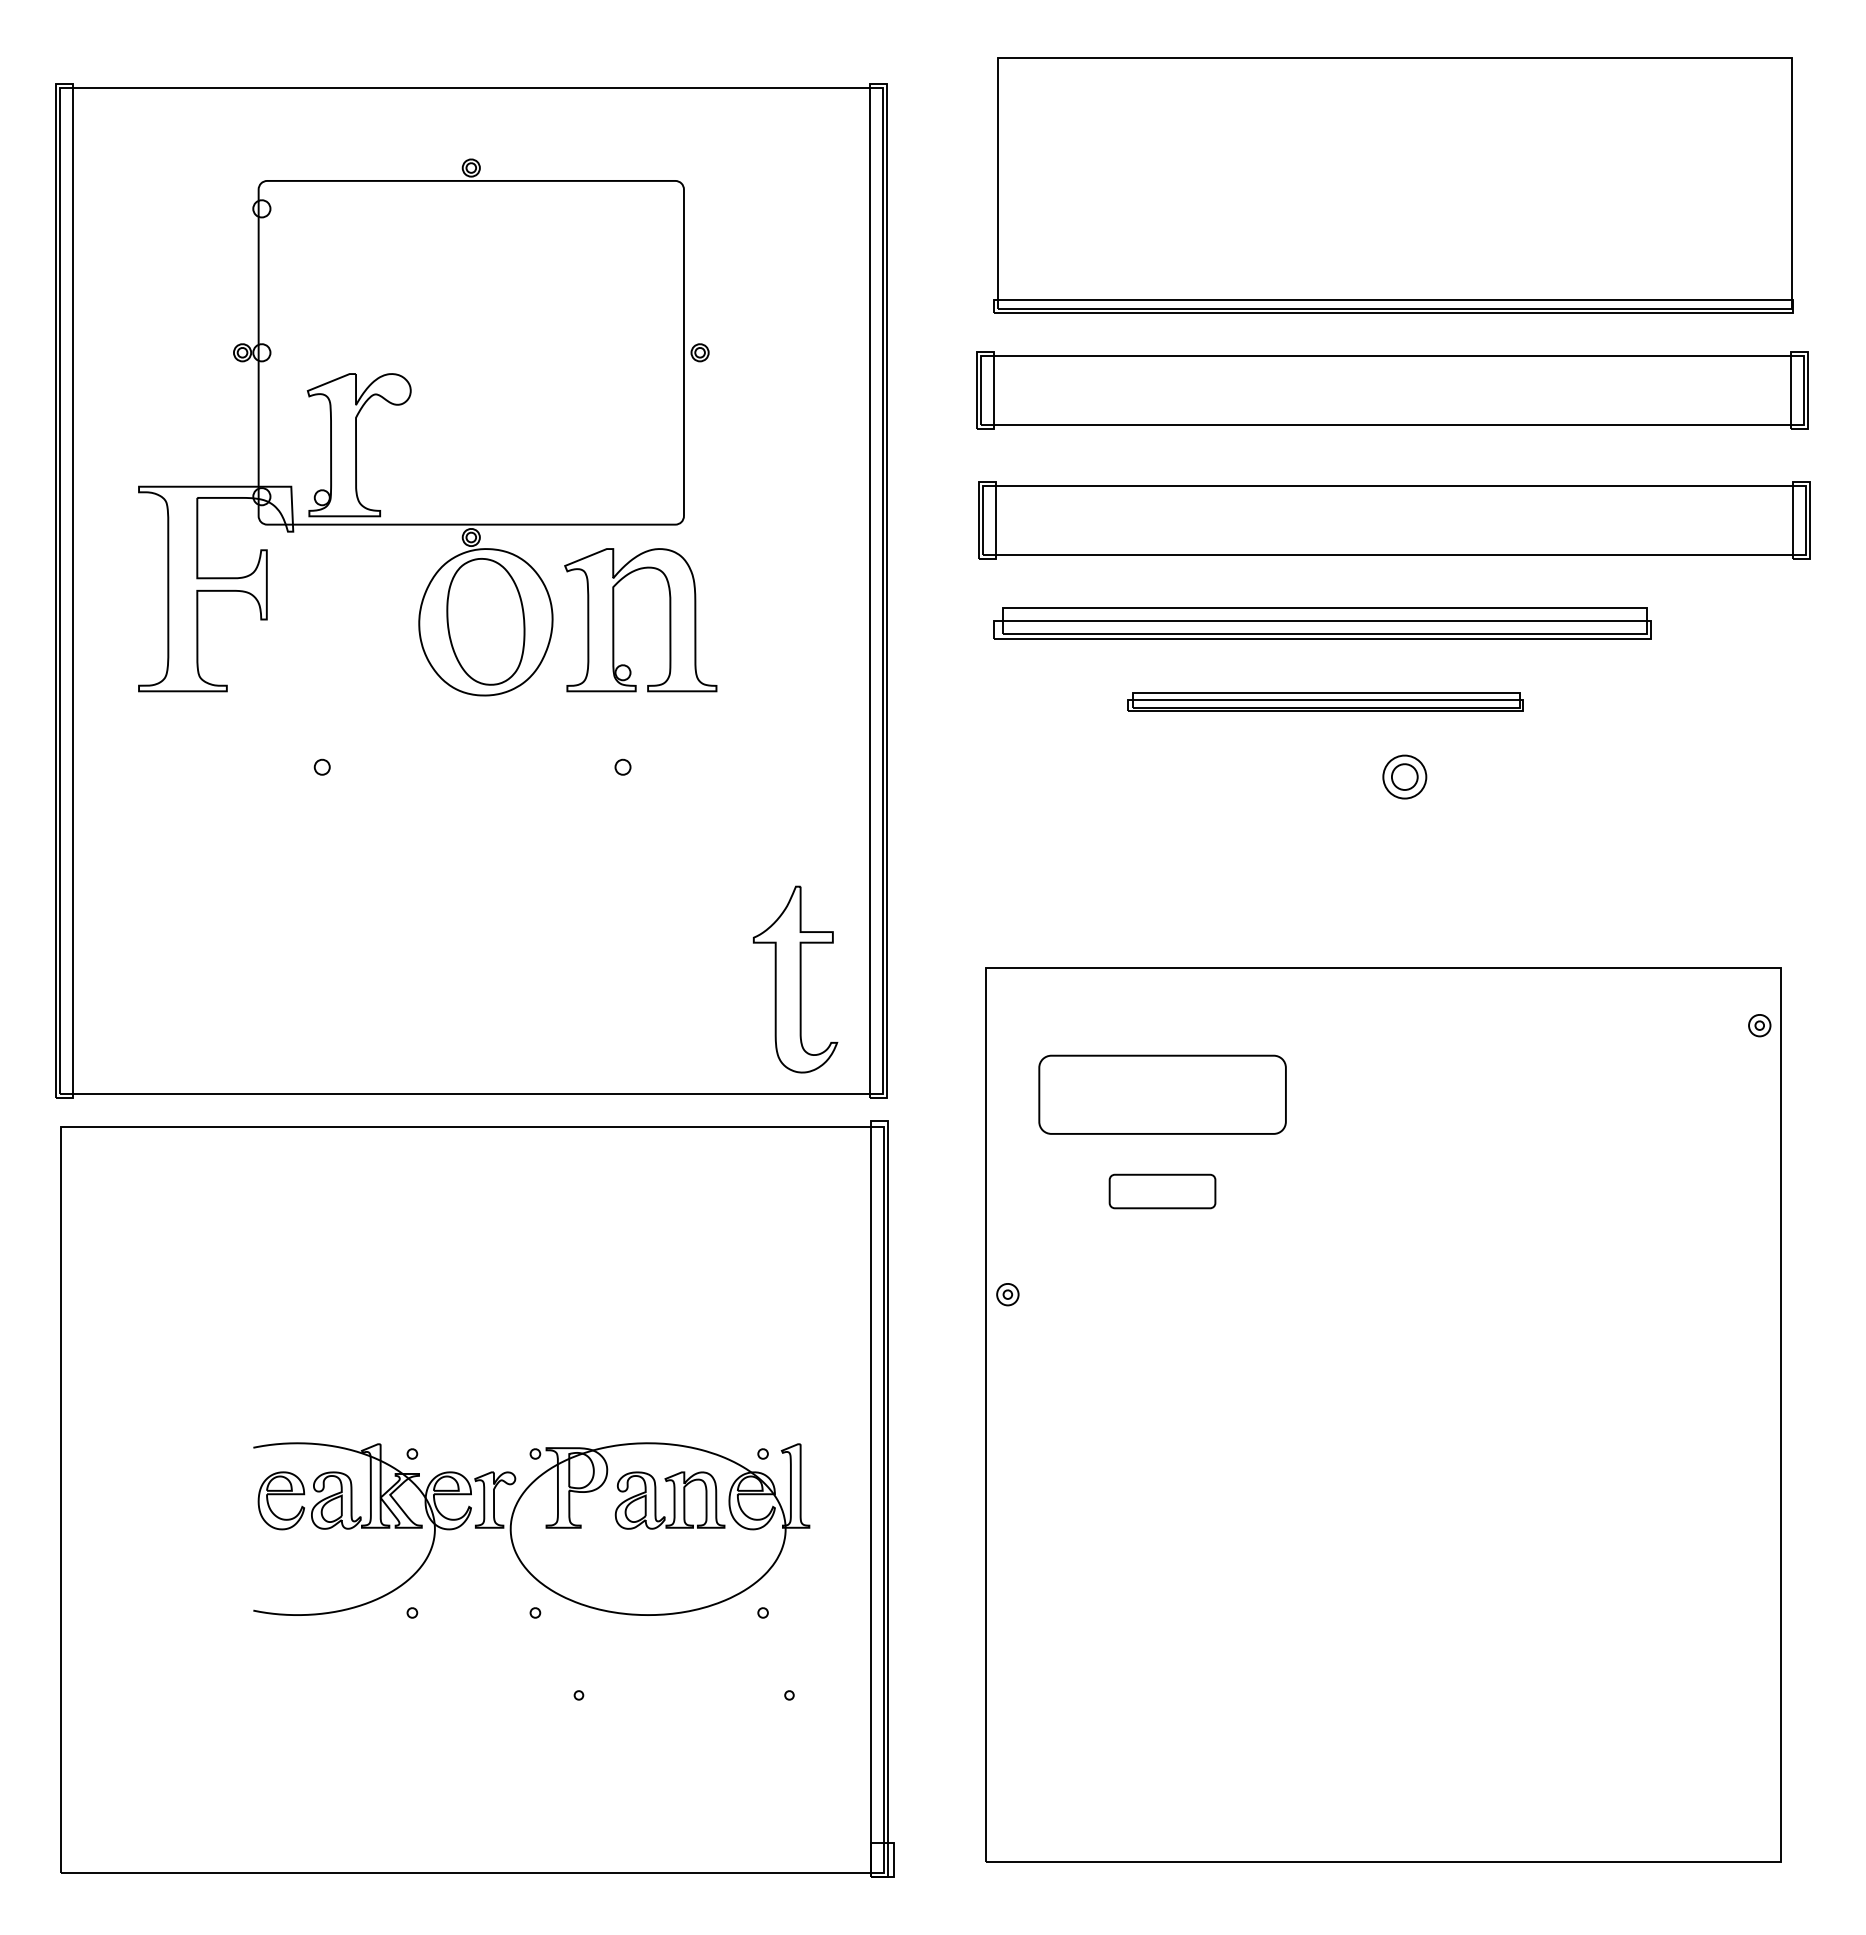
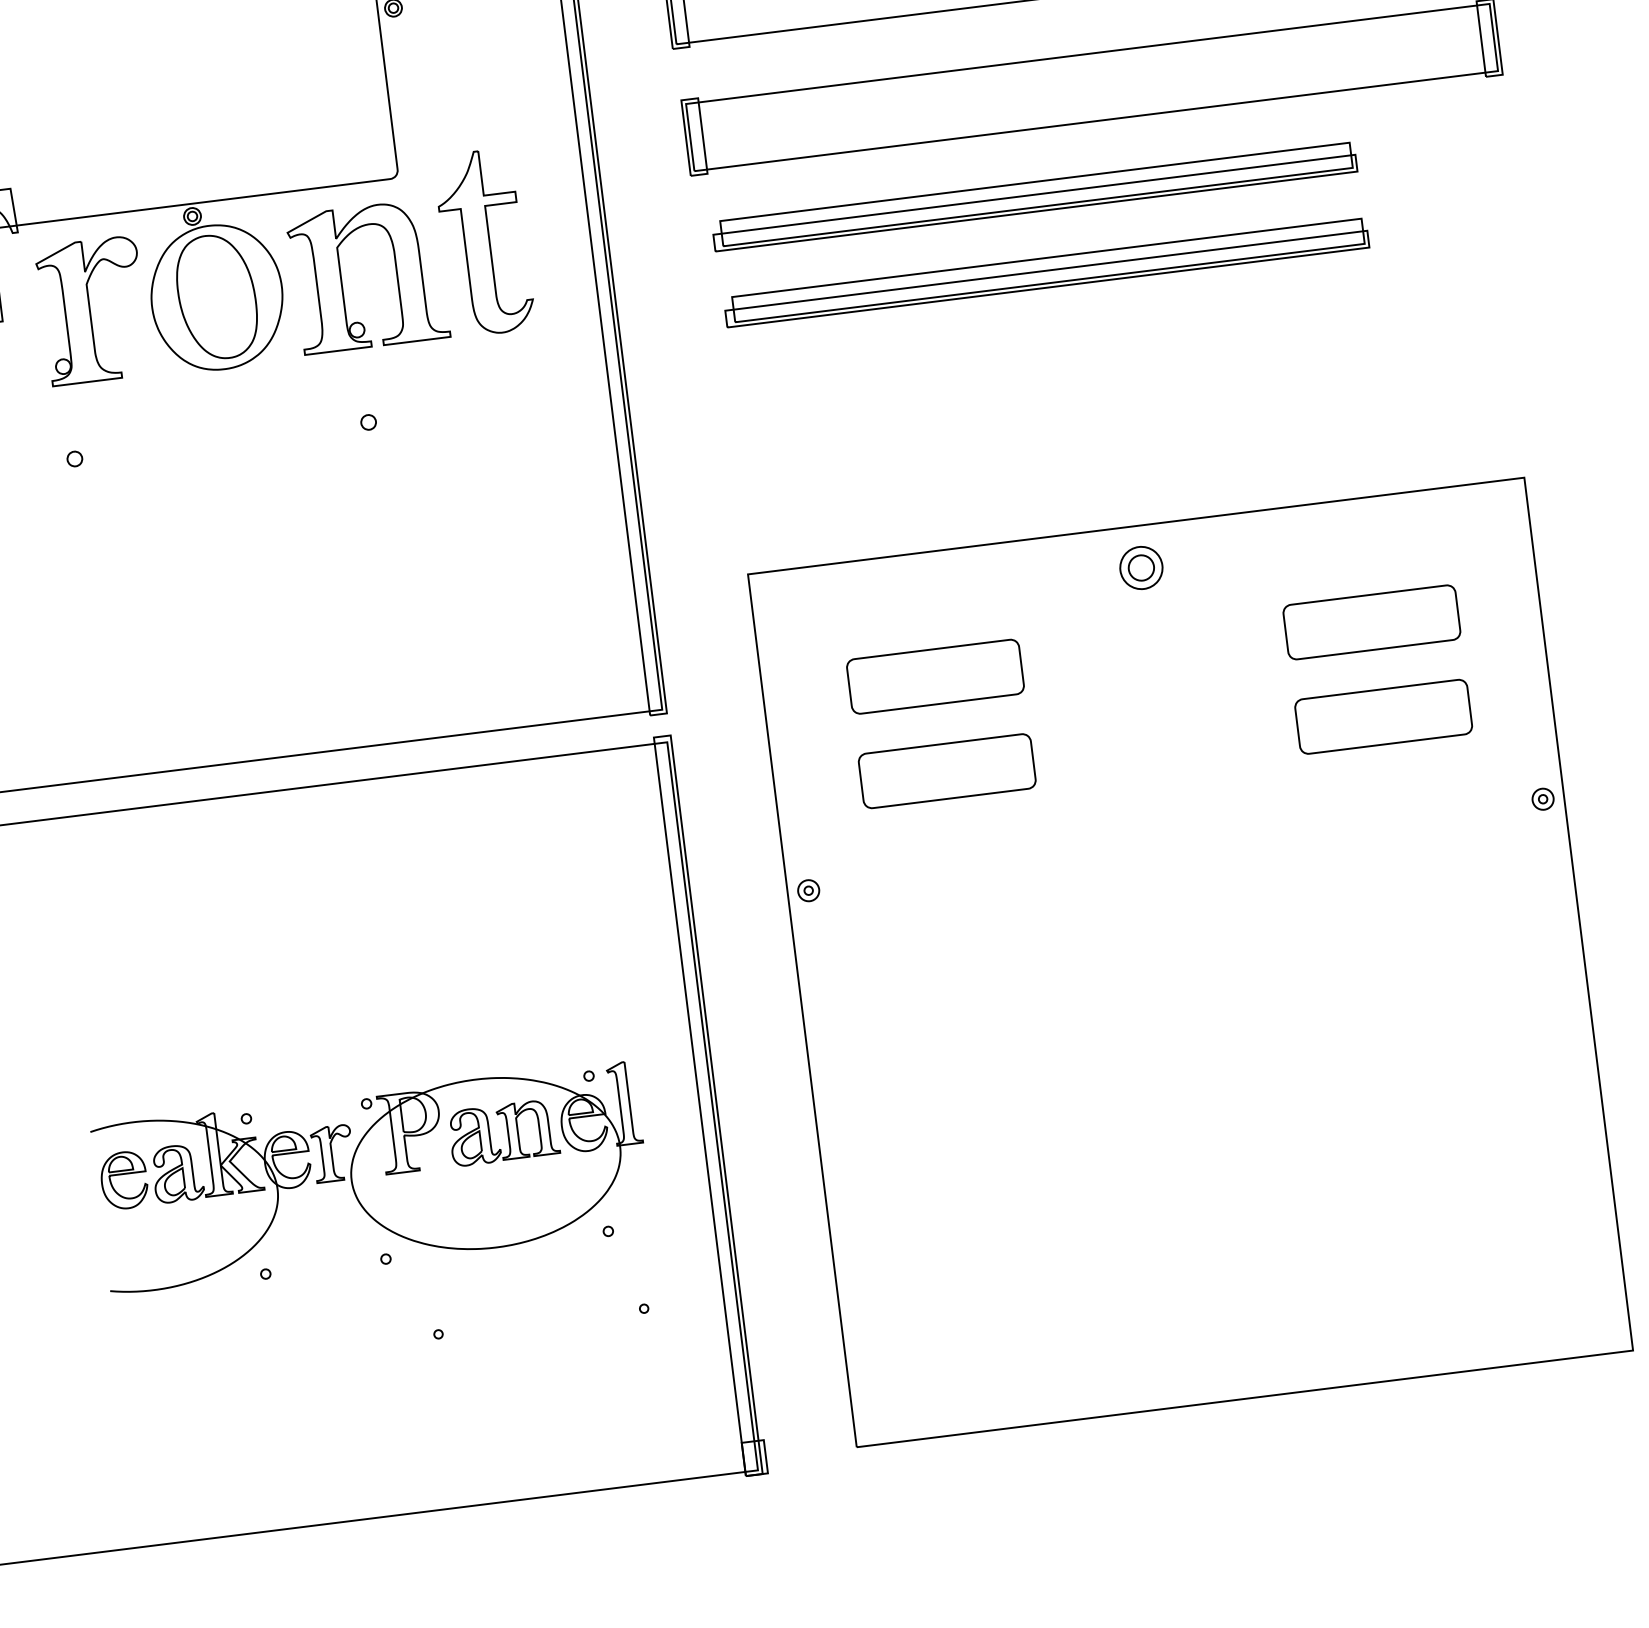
part: (358, 445) -> (92, 311), moved
part: (1325, 701) -> (1046, 272), size x1.67
part: (1404, 776) -> (1141, 567), moved
part: (795, 979) -> (484, 242), moved
part: (1759, 1025) -> (1542, 799), moved
part: (1162, 1094) -> (935, 676), size x0.71
part: (1609, 1094) -> (1371, 622), added
part: (1162, 1191) -> (947, 771), size x1.67
part: (1609, 1191) -> (1383, 716), added

